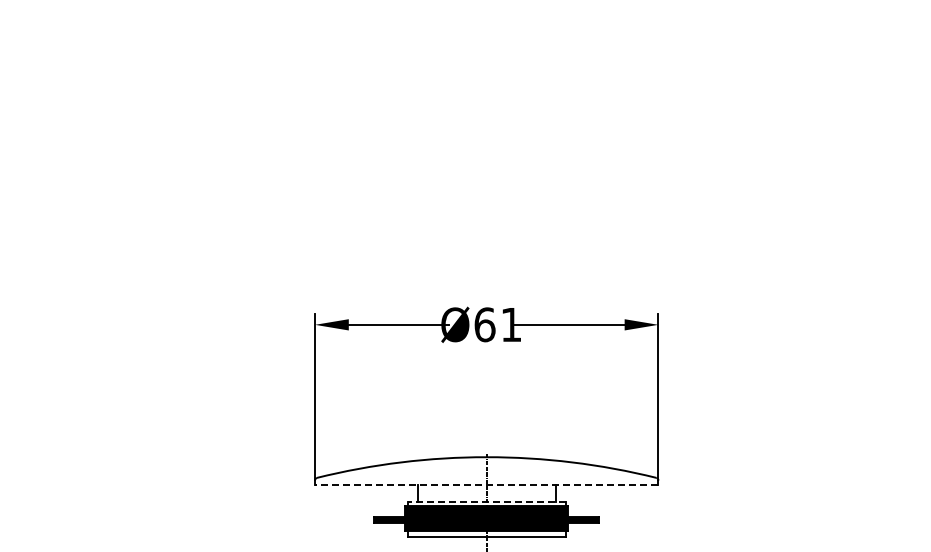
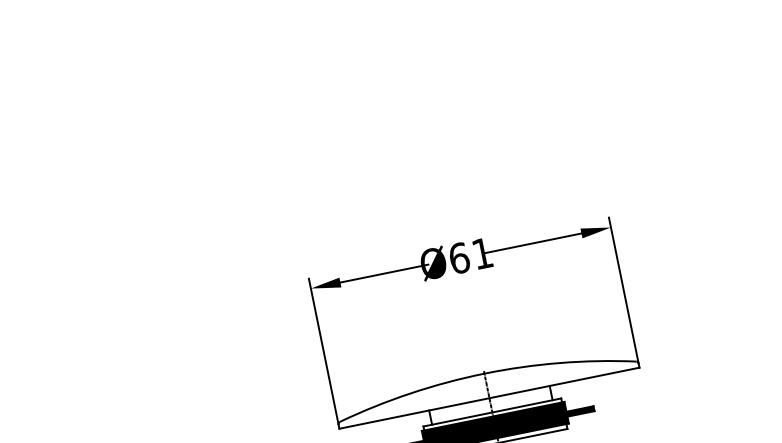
line: (486, 485) -> (489, 398), dashed -> solid
line: (486, 501) -> (492, 412), dashed -> solid

